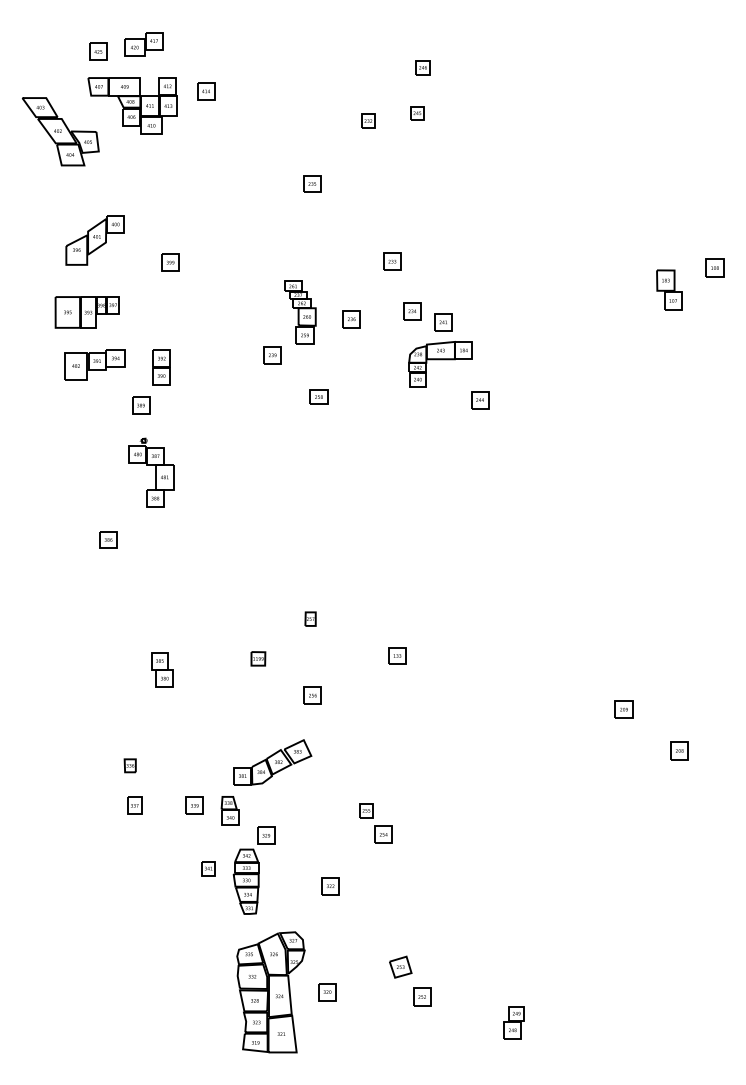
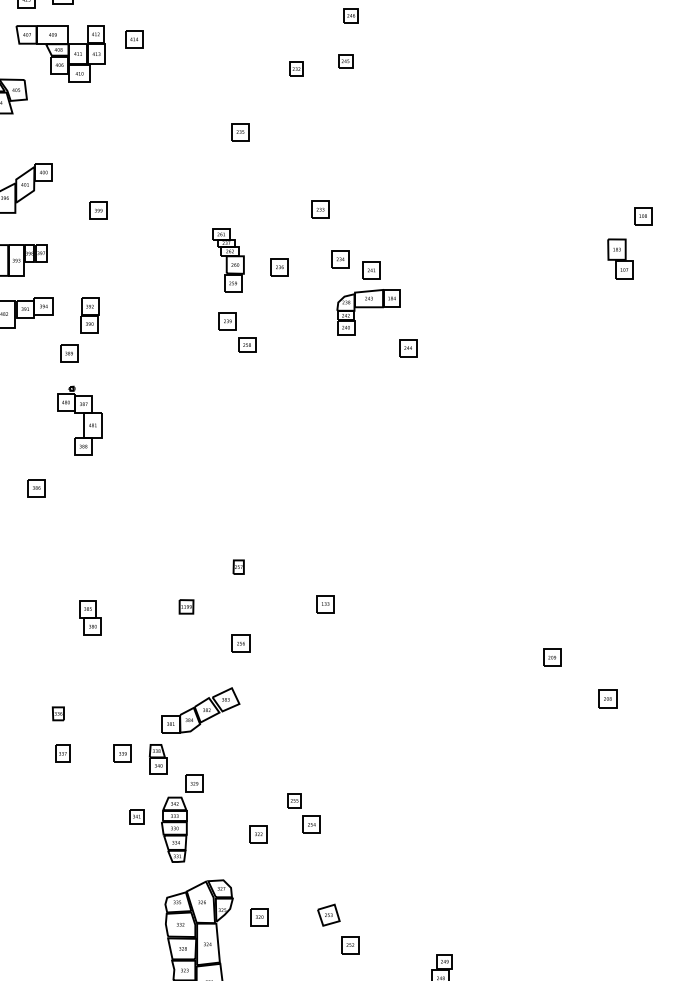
part: (669, 289) -> (620, 258), moved
part: (272, 355) -> (227, 321), moved
part: (375, 823) -> (303, 813), moved
part: (327, 992) -> (259, 917), moved

